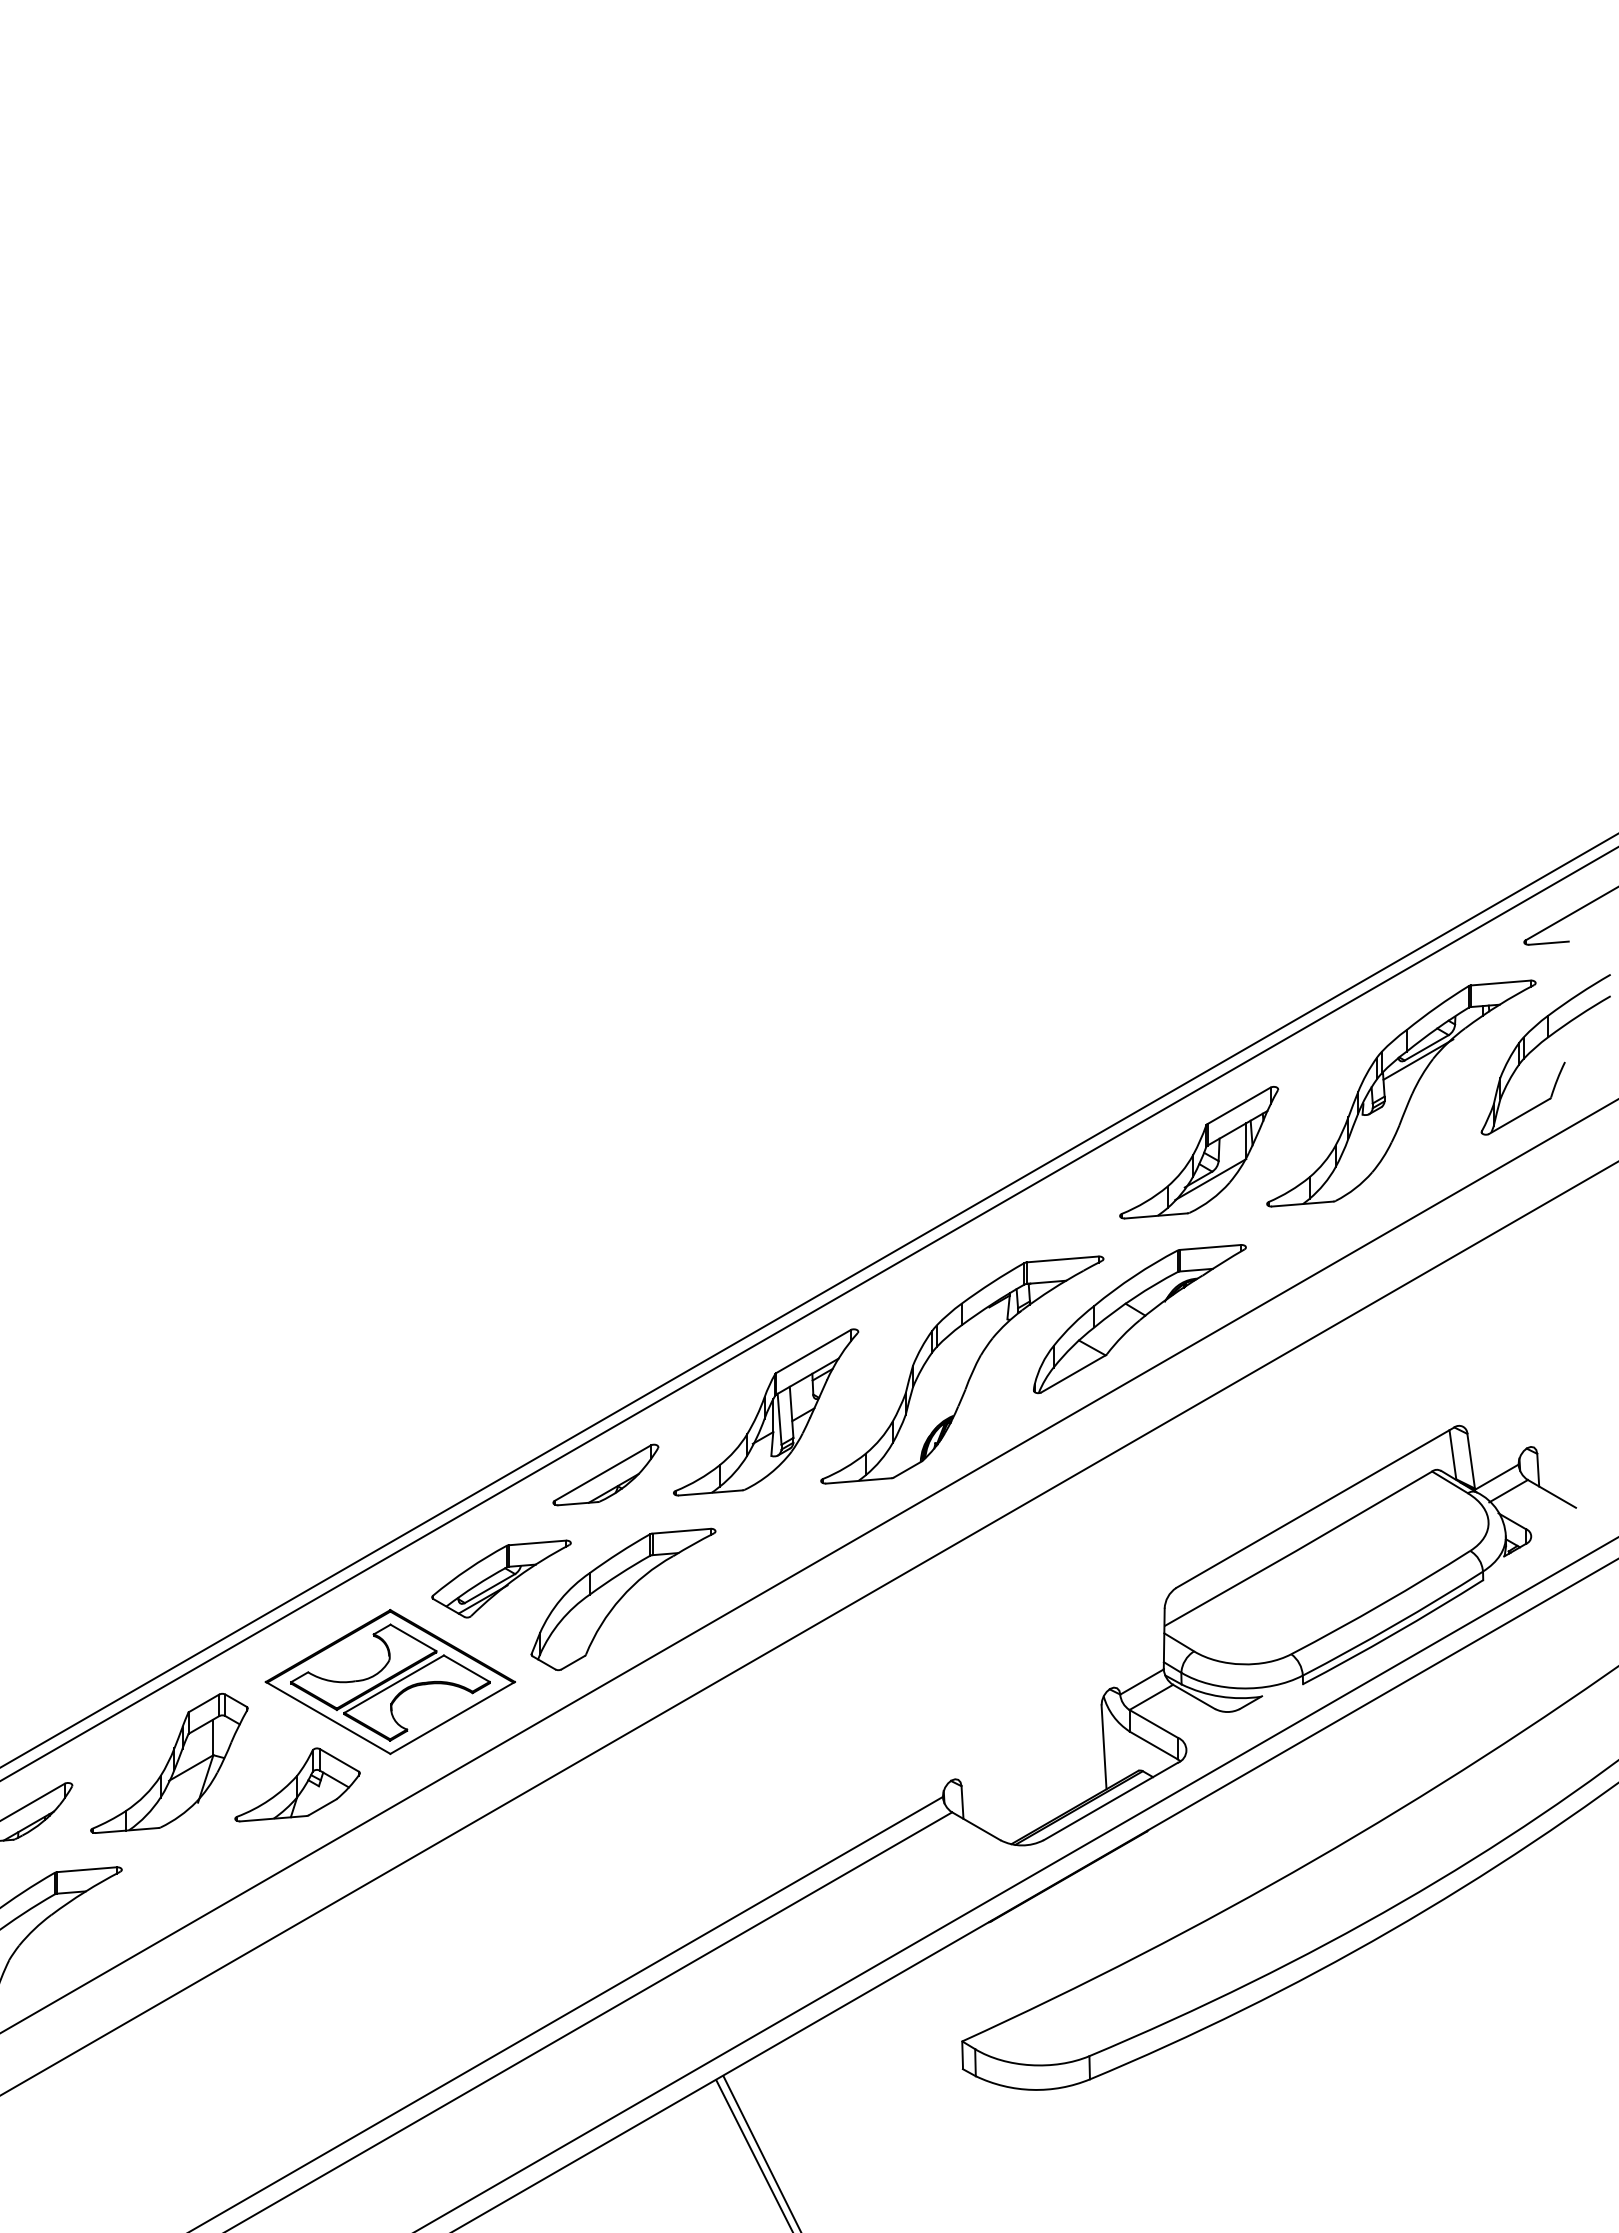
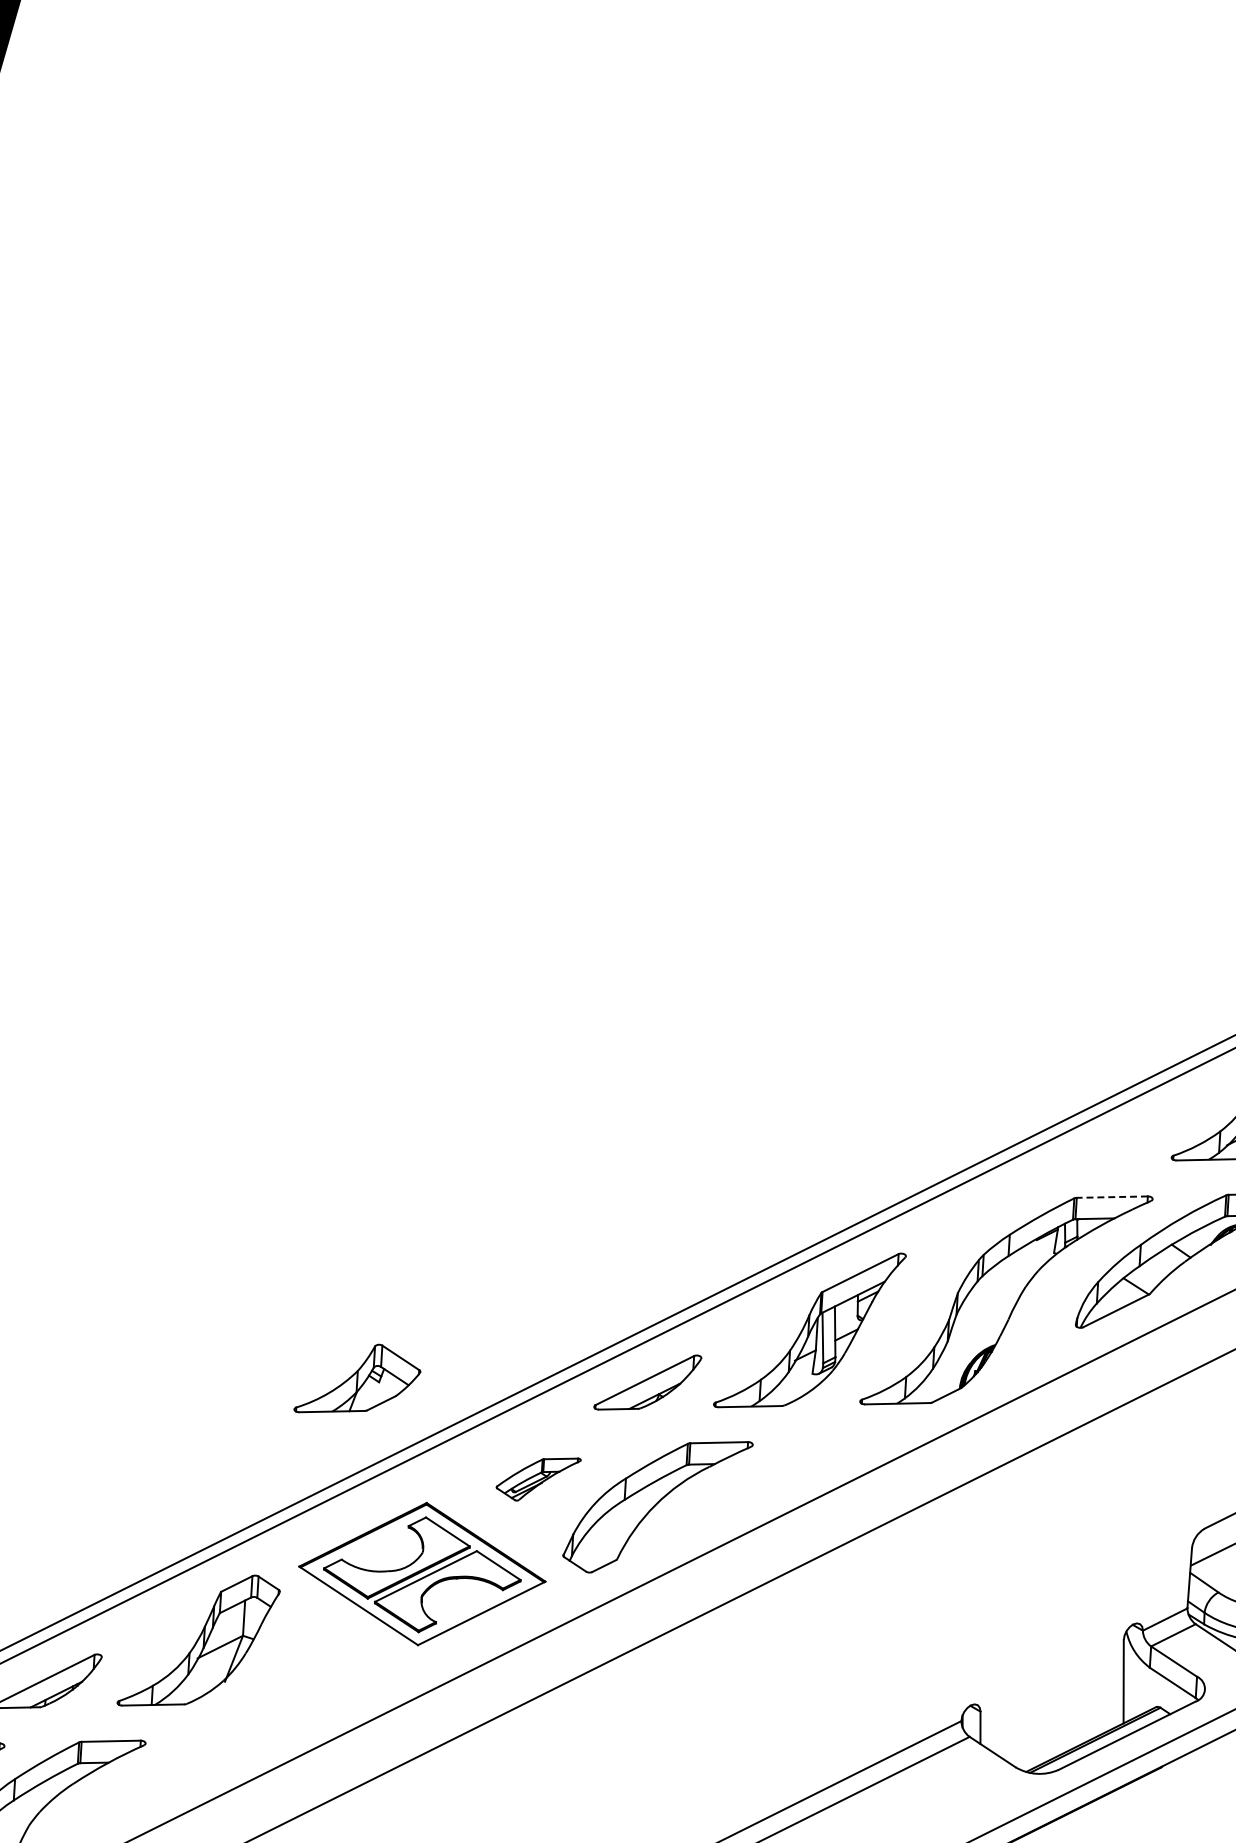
line: (1062, 1259) -> (1112, 1197), solid -> dashed
part: (501, 1578) -> (538, 1478), size x0.6
part: (297, 1784) -> (358, 1379), moved

